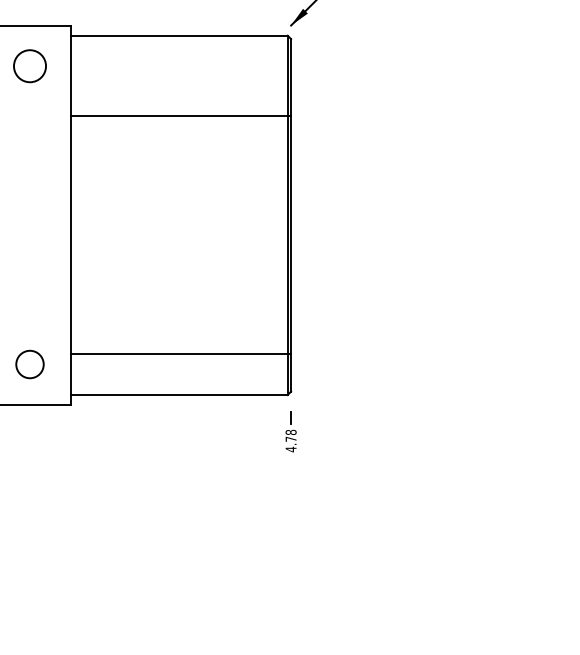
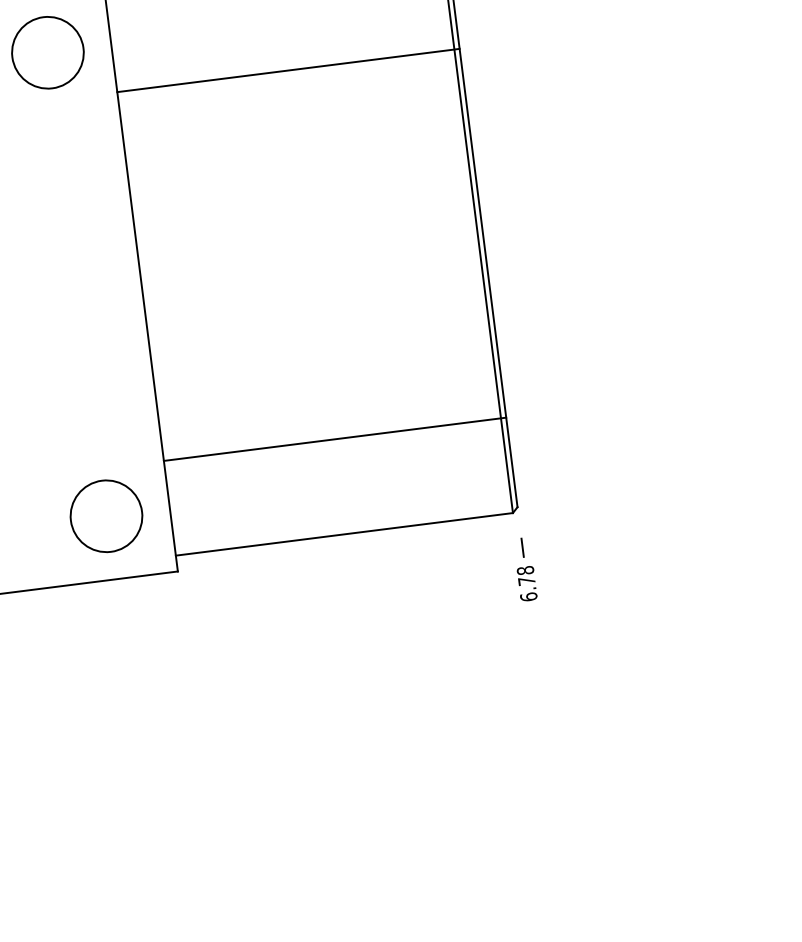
circle: (29, 66) -> (47, 53), size x1.43
line: (180, 115) -> (287, 70), moved
line: (180, 354) -> (334, 440), moved
circle: (29, 364) -> (105, 516), size x1.67
text: (290, 449) -> (527, 597), 4.78 -> 6.78

